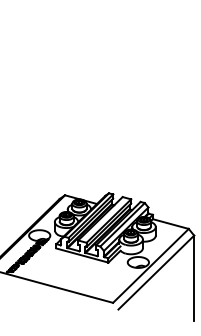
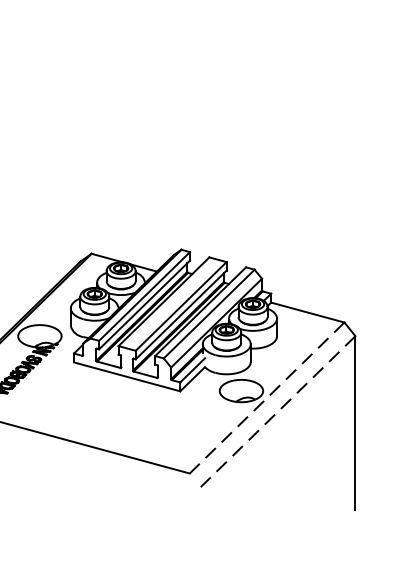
line: (150, 265) -> (266, 397), solid -> dashed
line: (156, 272) -> (278, 411), solid -> dashed

